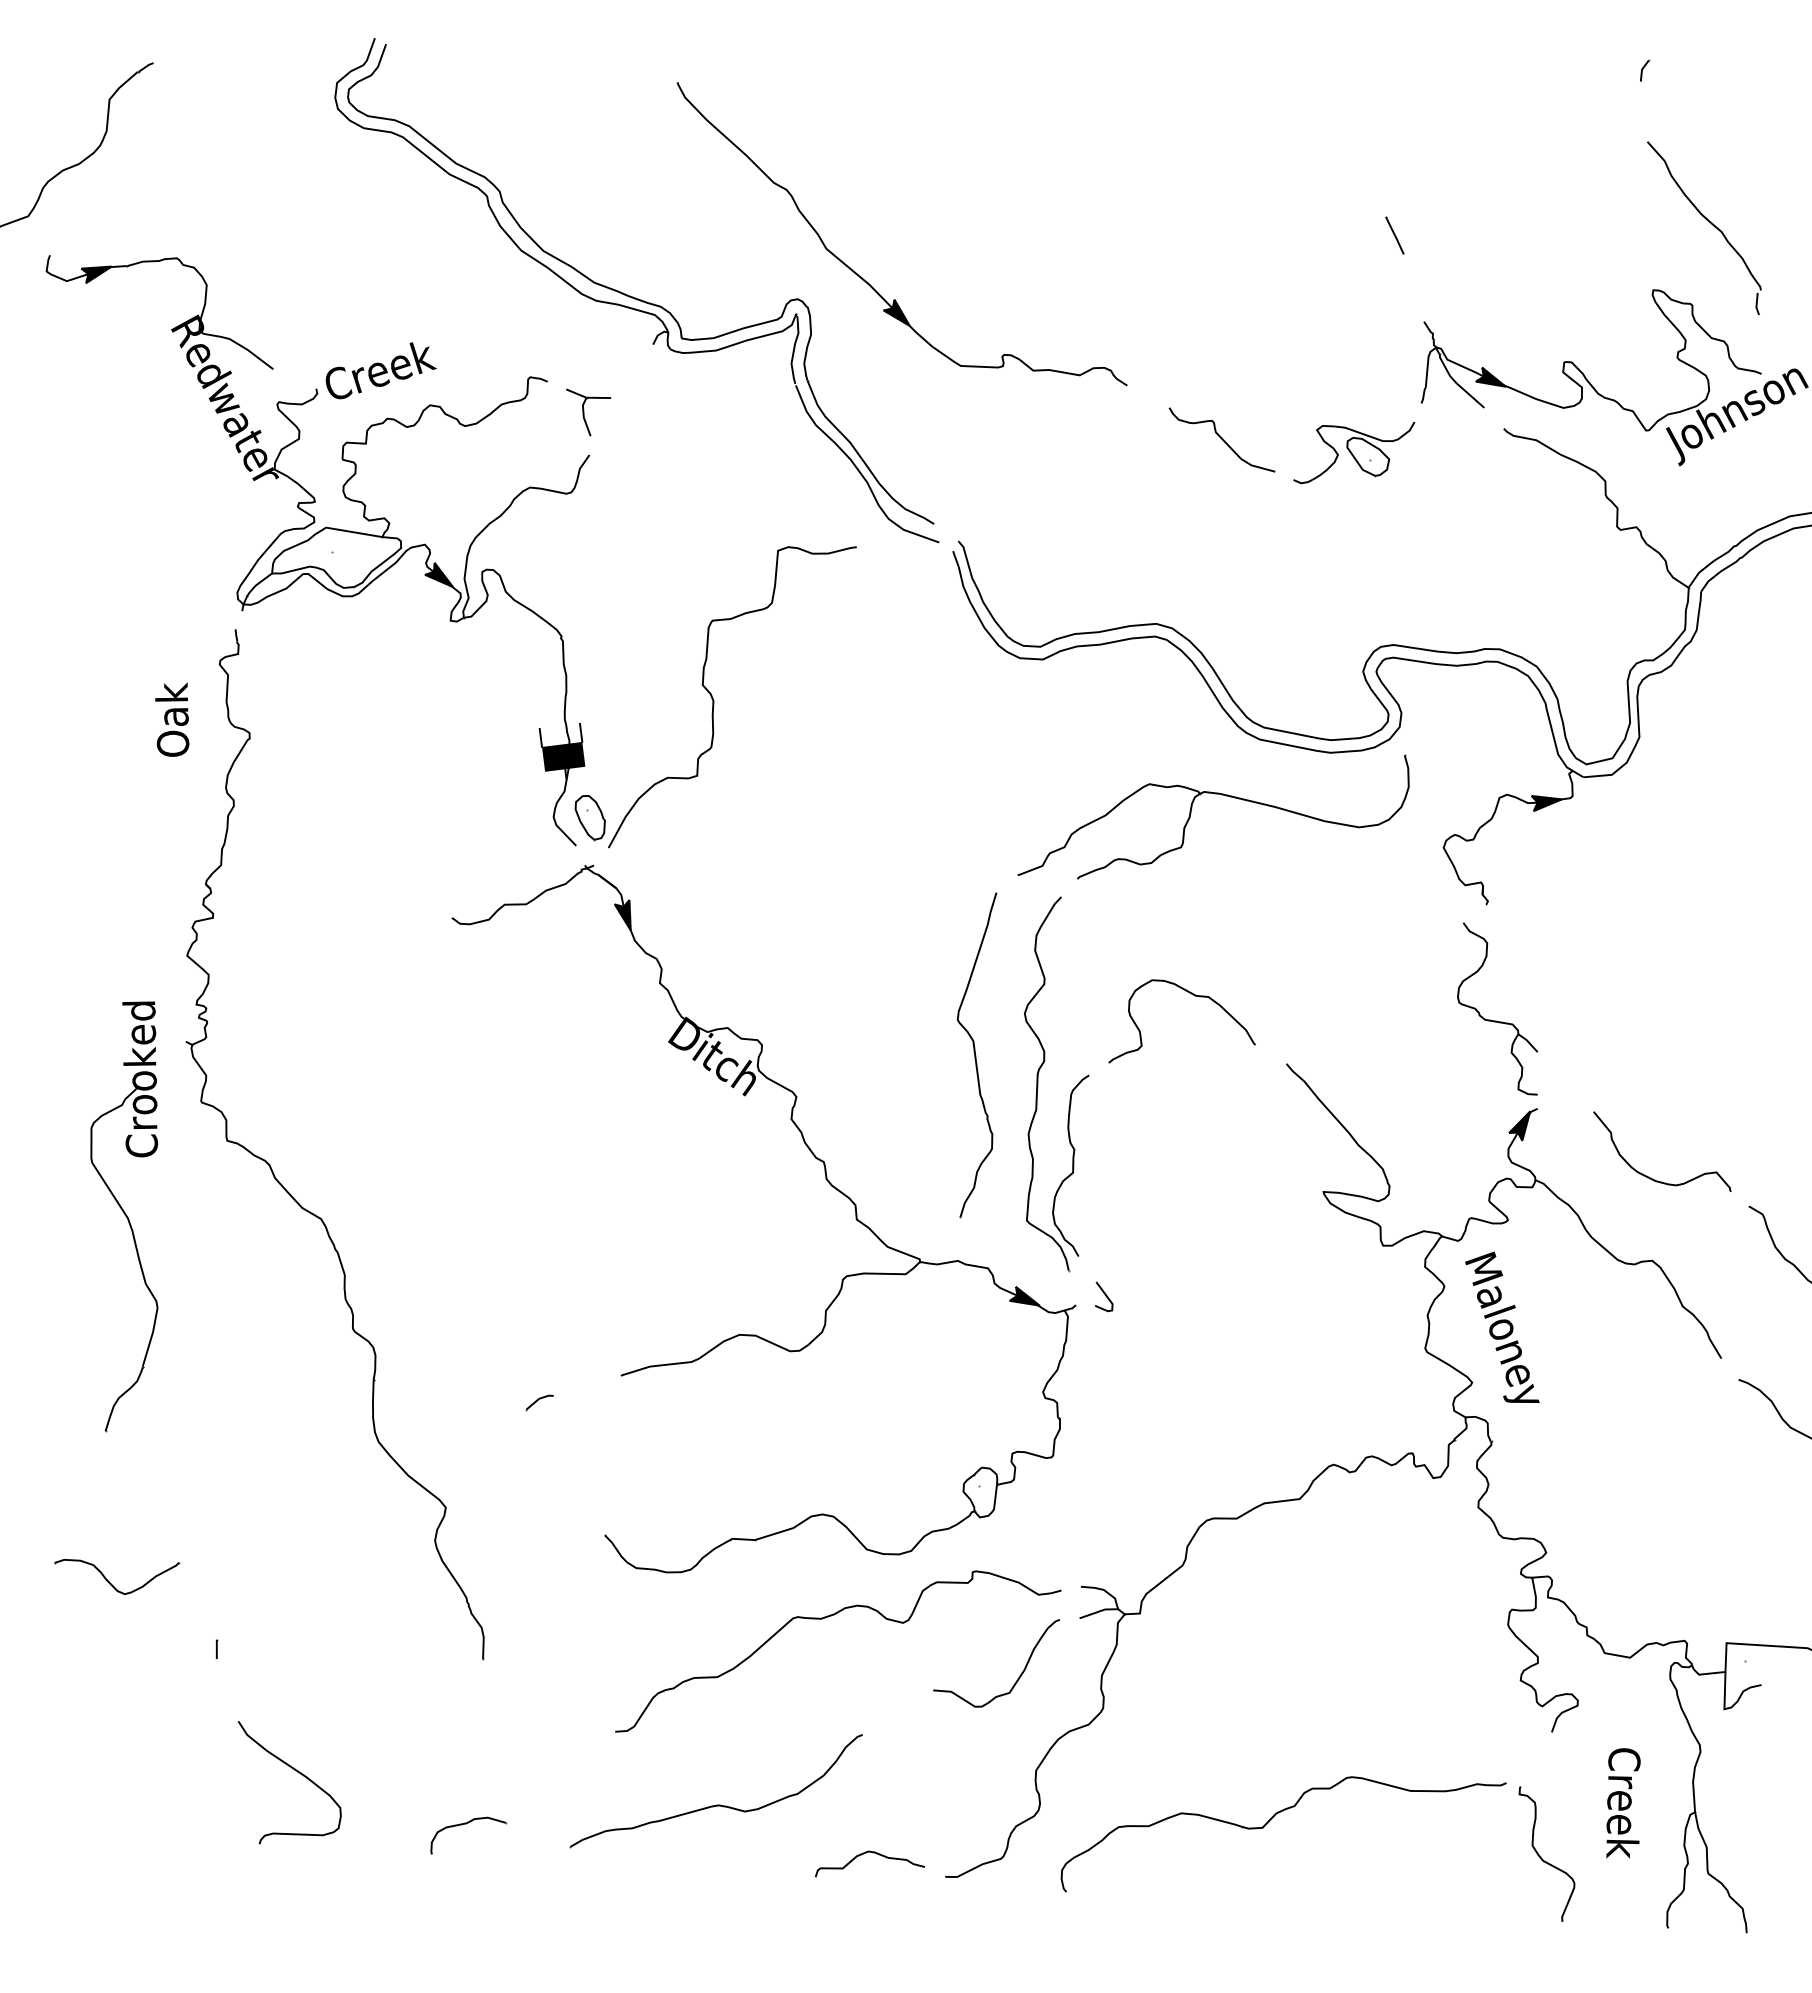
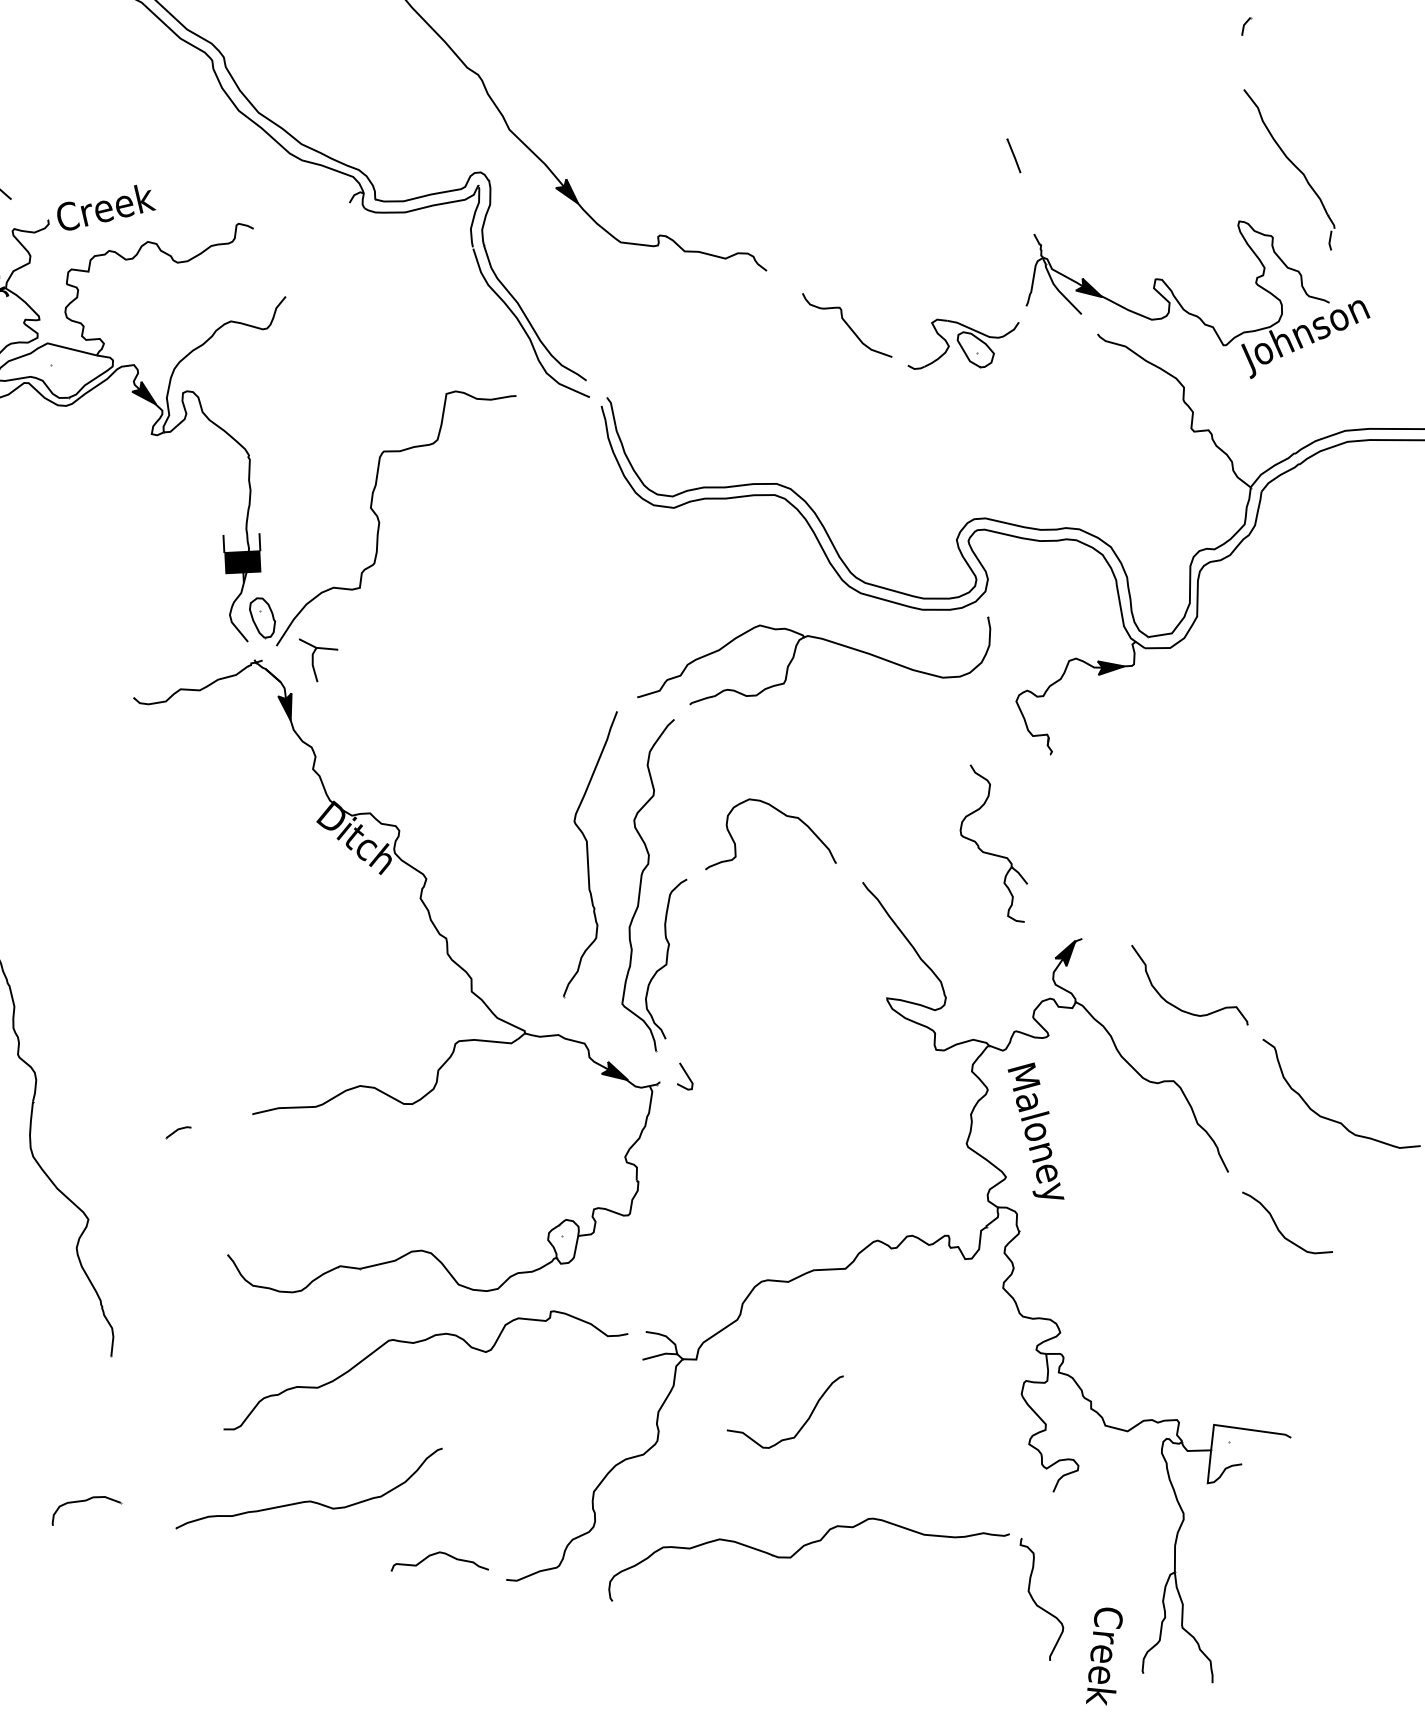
part: (588, 412) -> (317, 661), moved
part: (1496, 1020) -> (993, 853), moved
curve: (1017, 1678) -> (802, 1425), moved
text: (1623, 1803) -> (1104, 1656), moved

